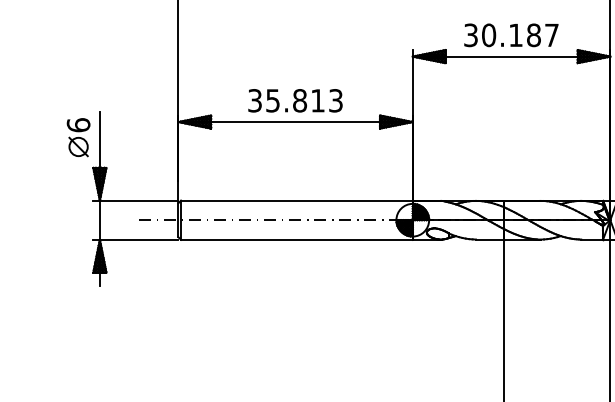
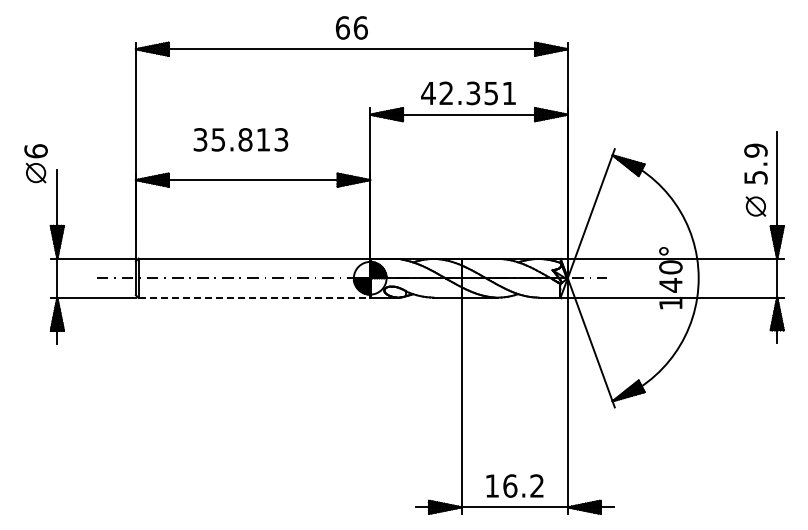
text: (511, 35) -> (468, 93), 30.187 -> 42.351
text: (295, 100) -> (240, 139), moved
part: (78, 137) -> (35, 163), moved
line: (297, 239) -> (254, 297), solid -> dashed

